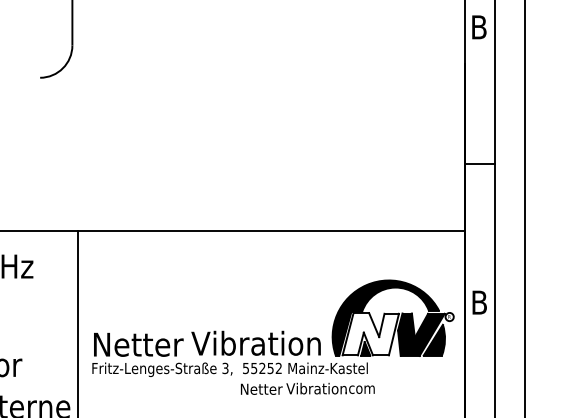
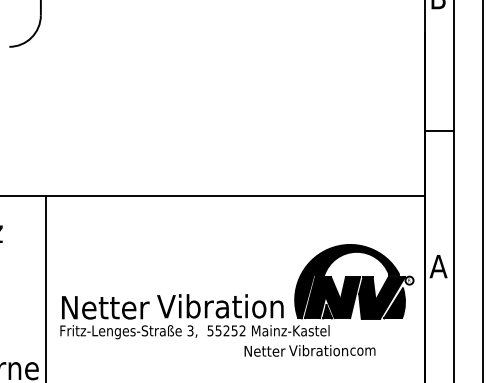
text: (479, 302) -> (438, 266), B -> A
fill: (370, 334) -> (332, 297), added
text: (307, 388) -> (309, 350), moved

